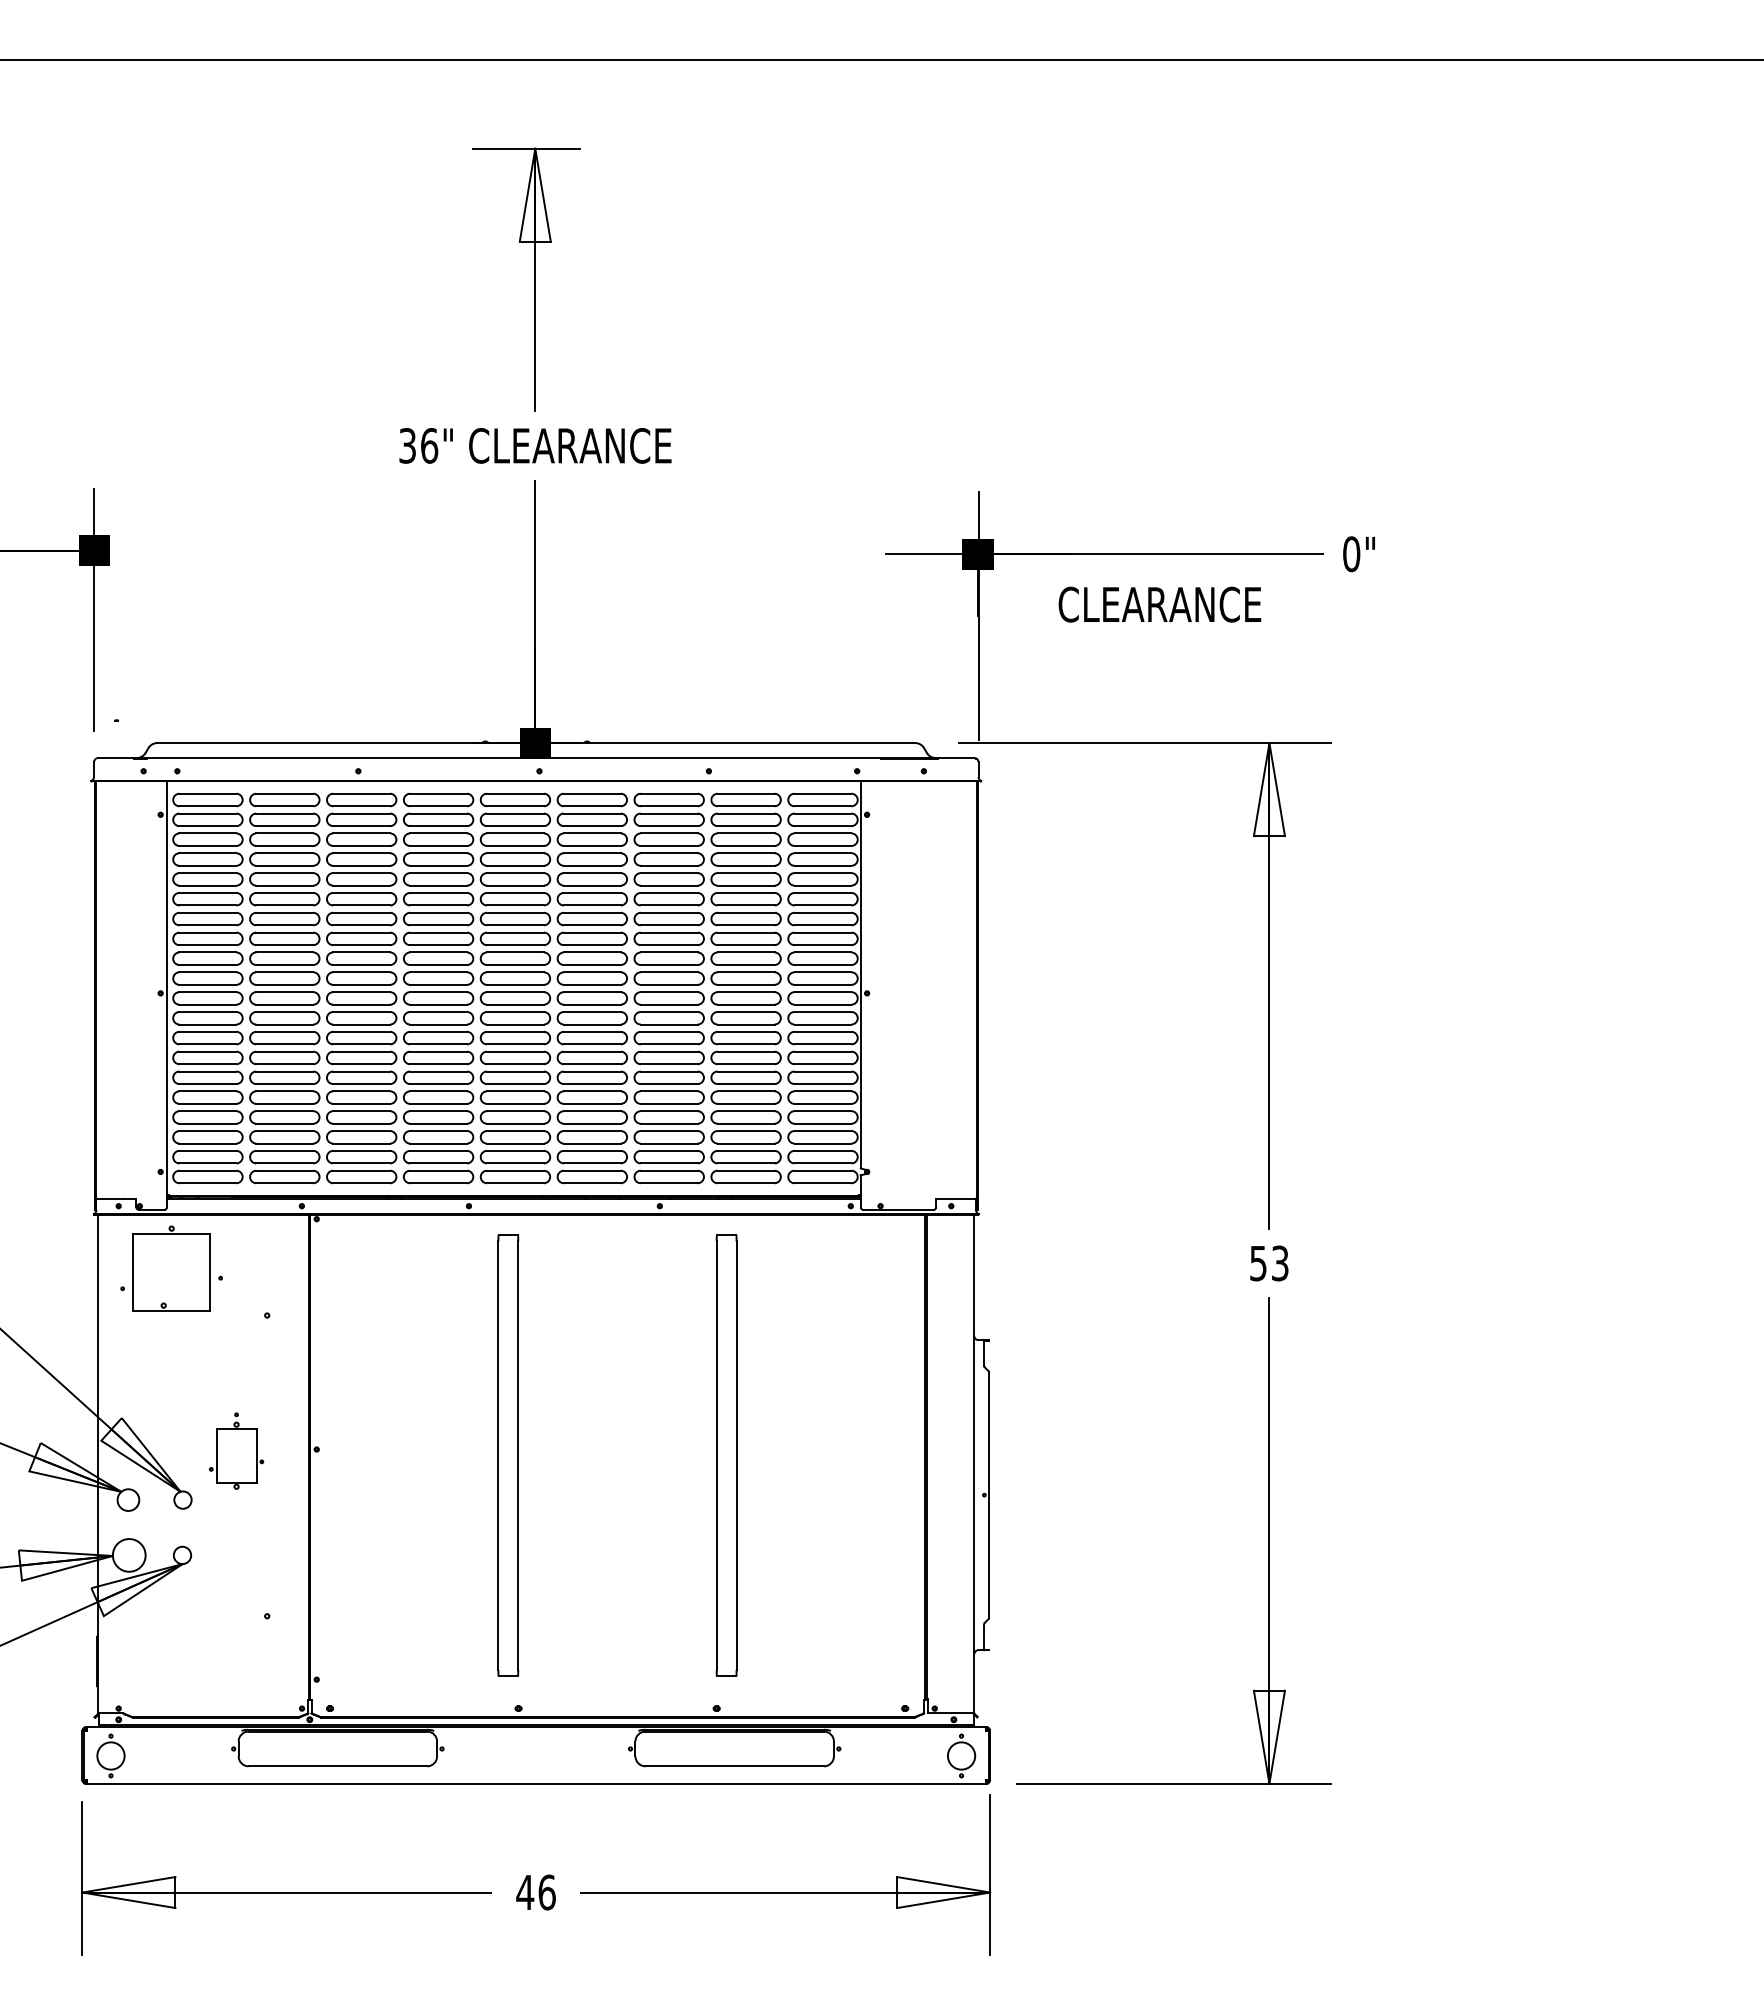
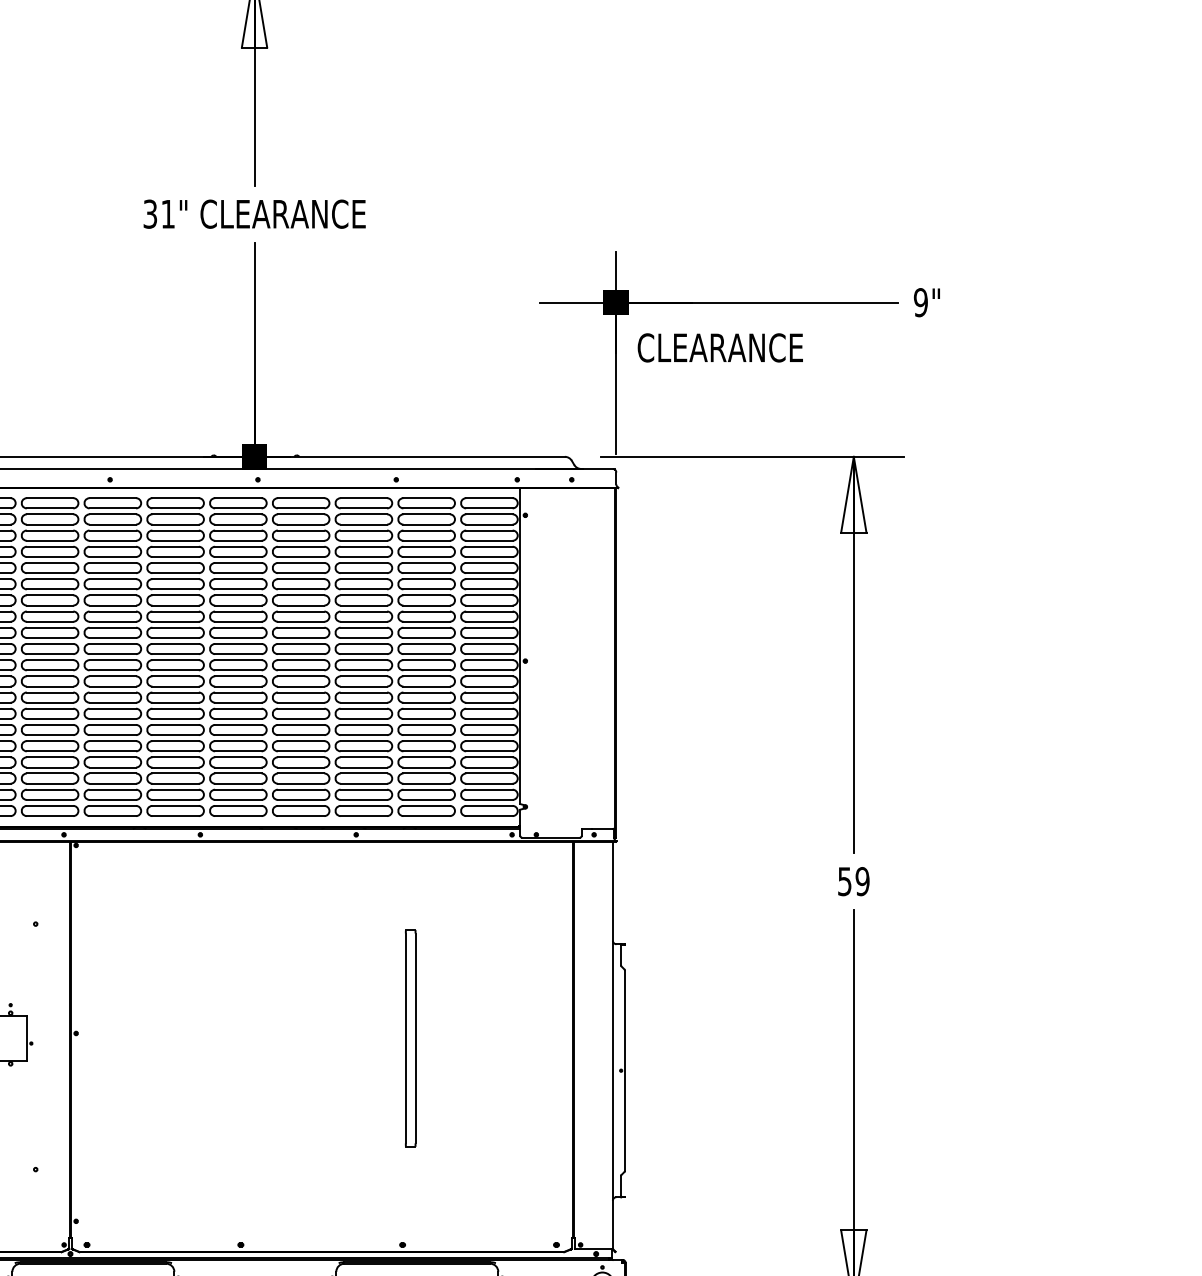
text: (429, 445) -> (168, 213), 36" -> 31"
text: (1351, 554) -> (920, 302), 0" -> 9"
text: (1159, 604) -> (720, 347), moved
text: (1279, 1263) -> (862, 881), 53 -> 59
part: (508, 1455) -> (232, 1038), removed
part: (726, 1455) -> (410, 1038), size x0.6

